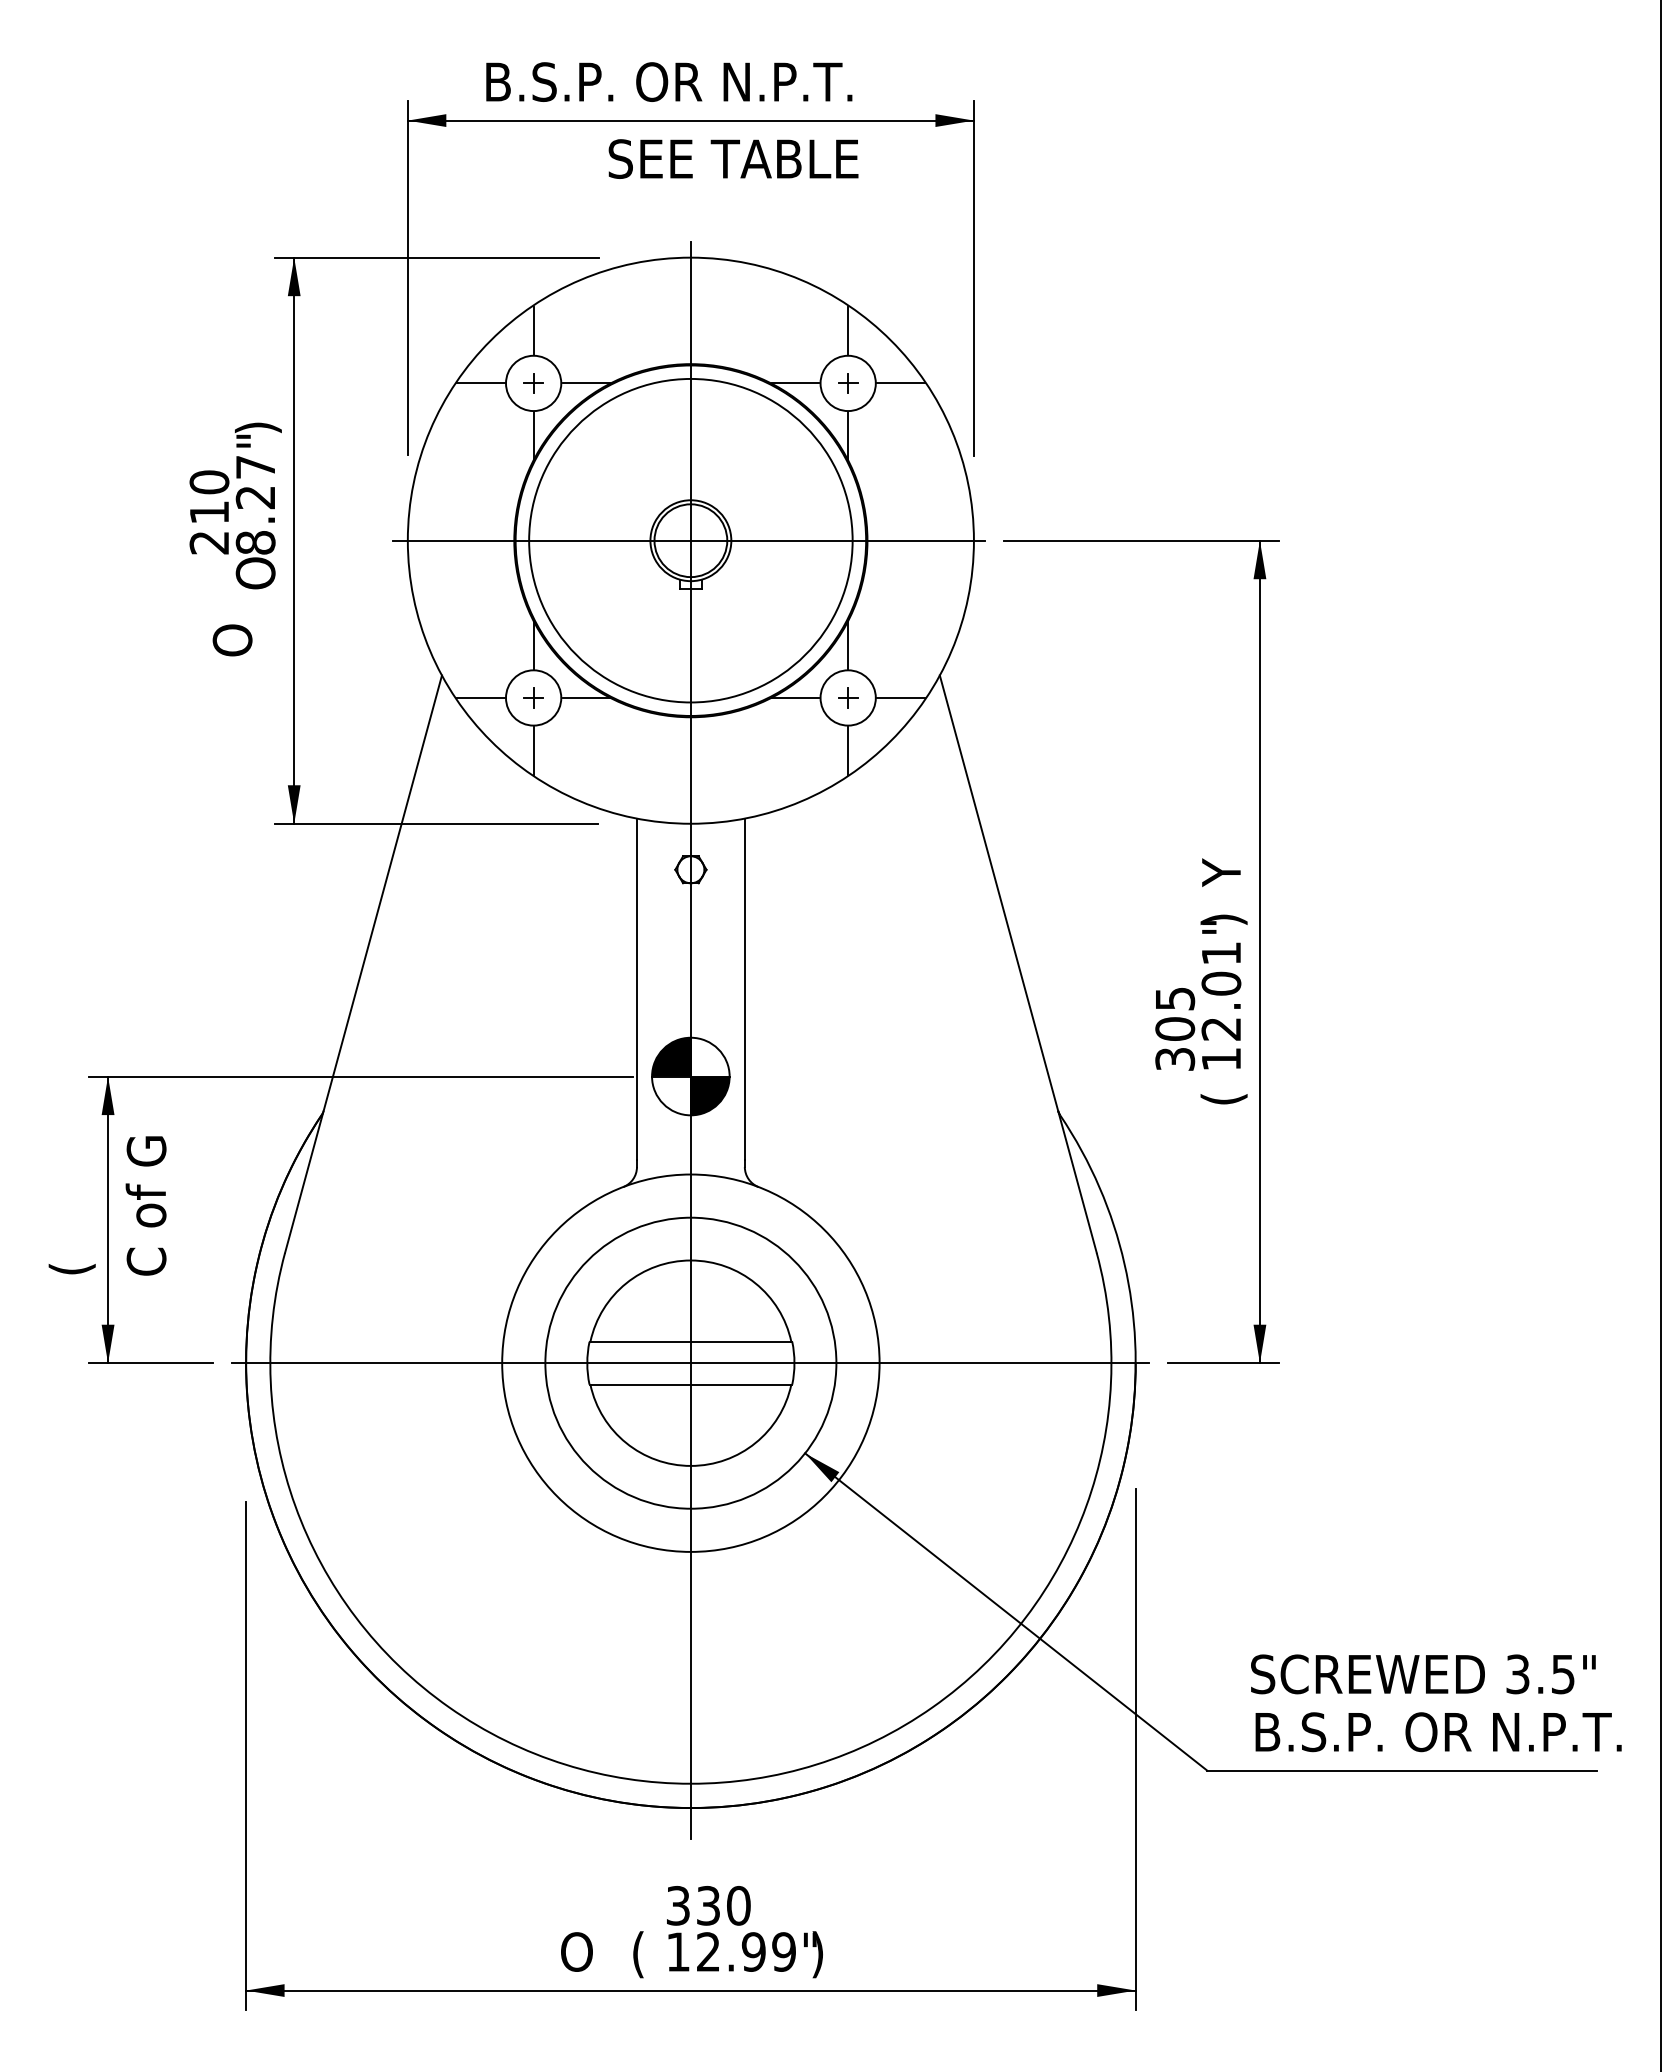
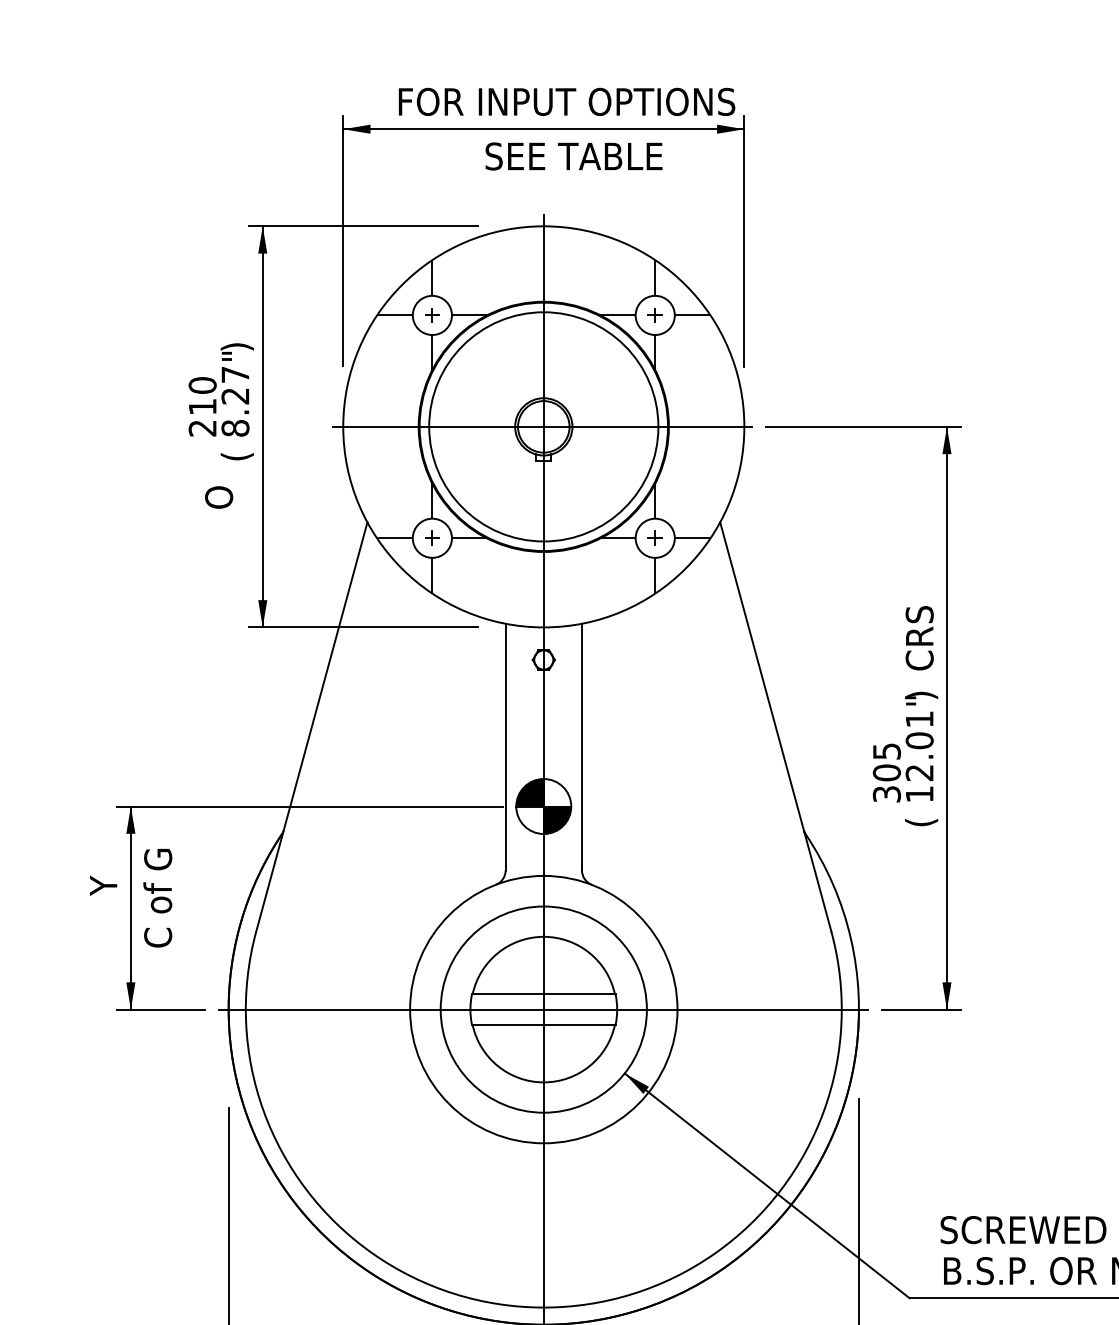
text: (726, 81) -> (569, 101), B.S.P. OR N.P.T. -> FOR INPUT OPTIONS
text: (257, 573) -> (236, 450), O -> (
text: (1221, 839) -> (919, 638), Y -> CRS
text: (71, 1224) -> (104, 911), ( -> Y

